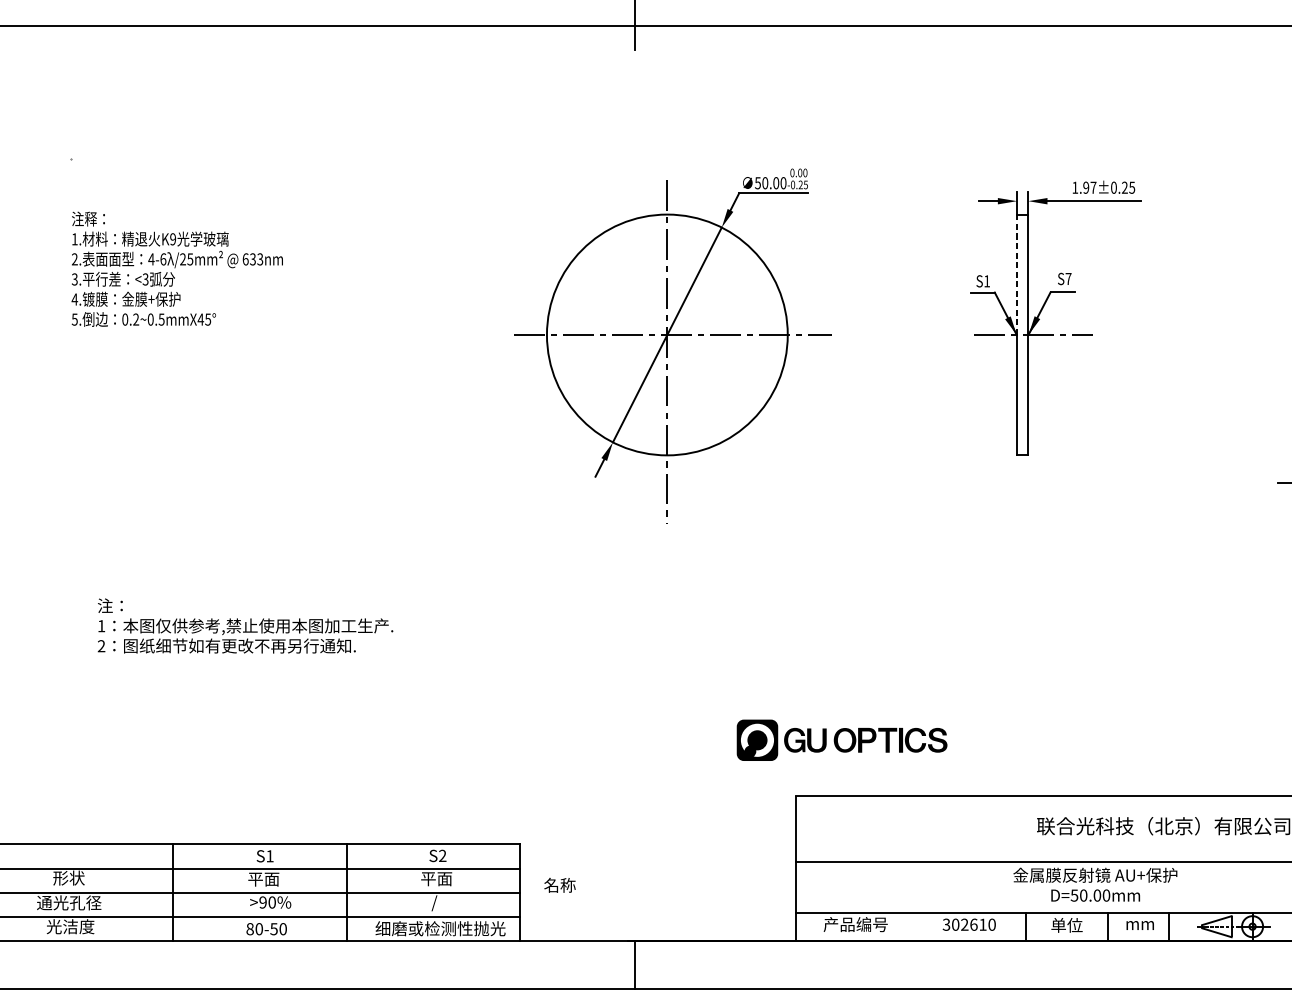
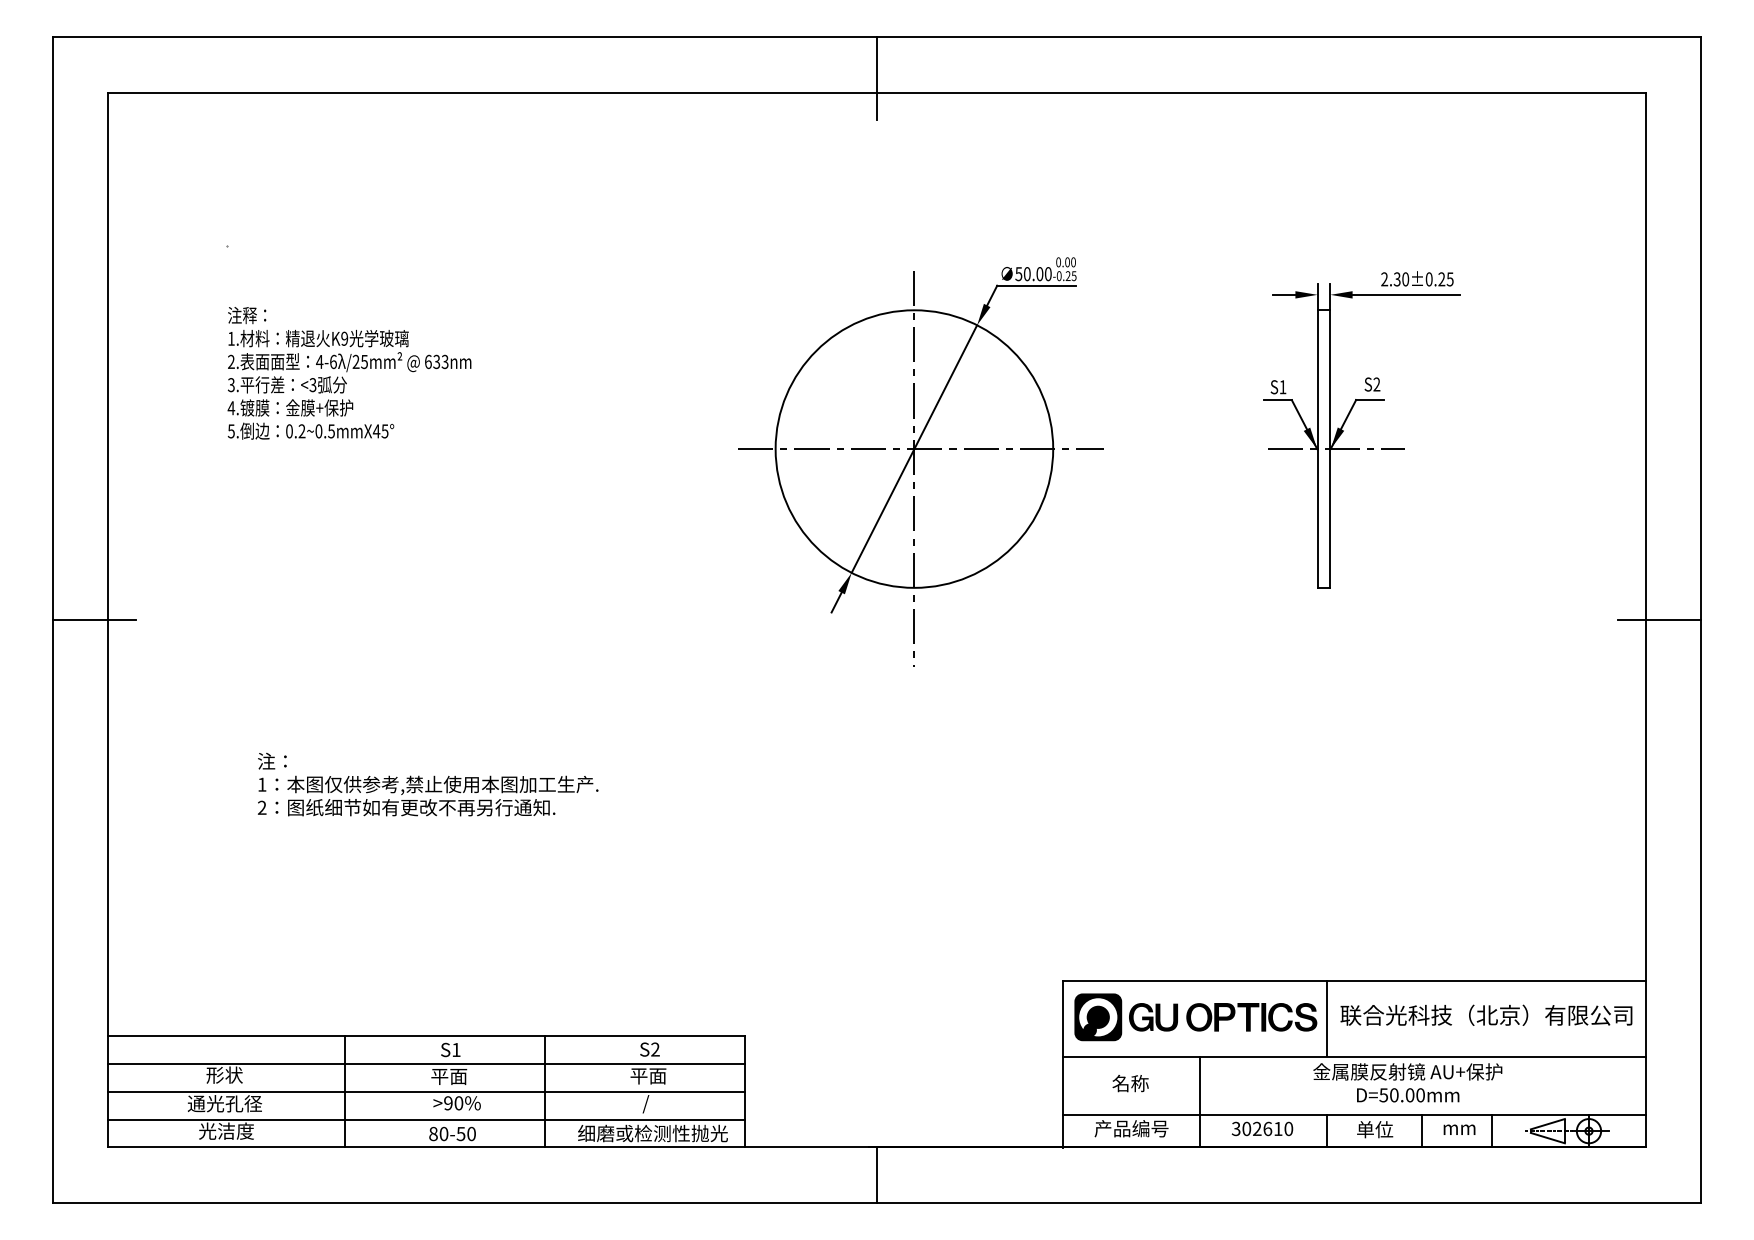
text: (1084, 187) -> (1395, 279), 1.97±0.25 -> 2.30±0.25
line: (1017, 274) -> (1317, 379), dashed -> solid
text: (1068, 278) -> (1376, 384), S7 -> S2
part: (841, 740) -> (1195, 1017), moved
line: (1025, 828) -> (1327, 1018), added
text: (559, 885) -> (1130, 1083), moved
line: (915, 900) -> (1200, 1101), added

